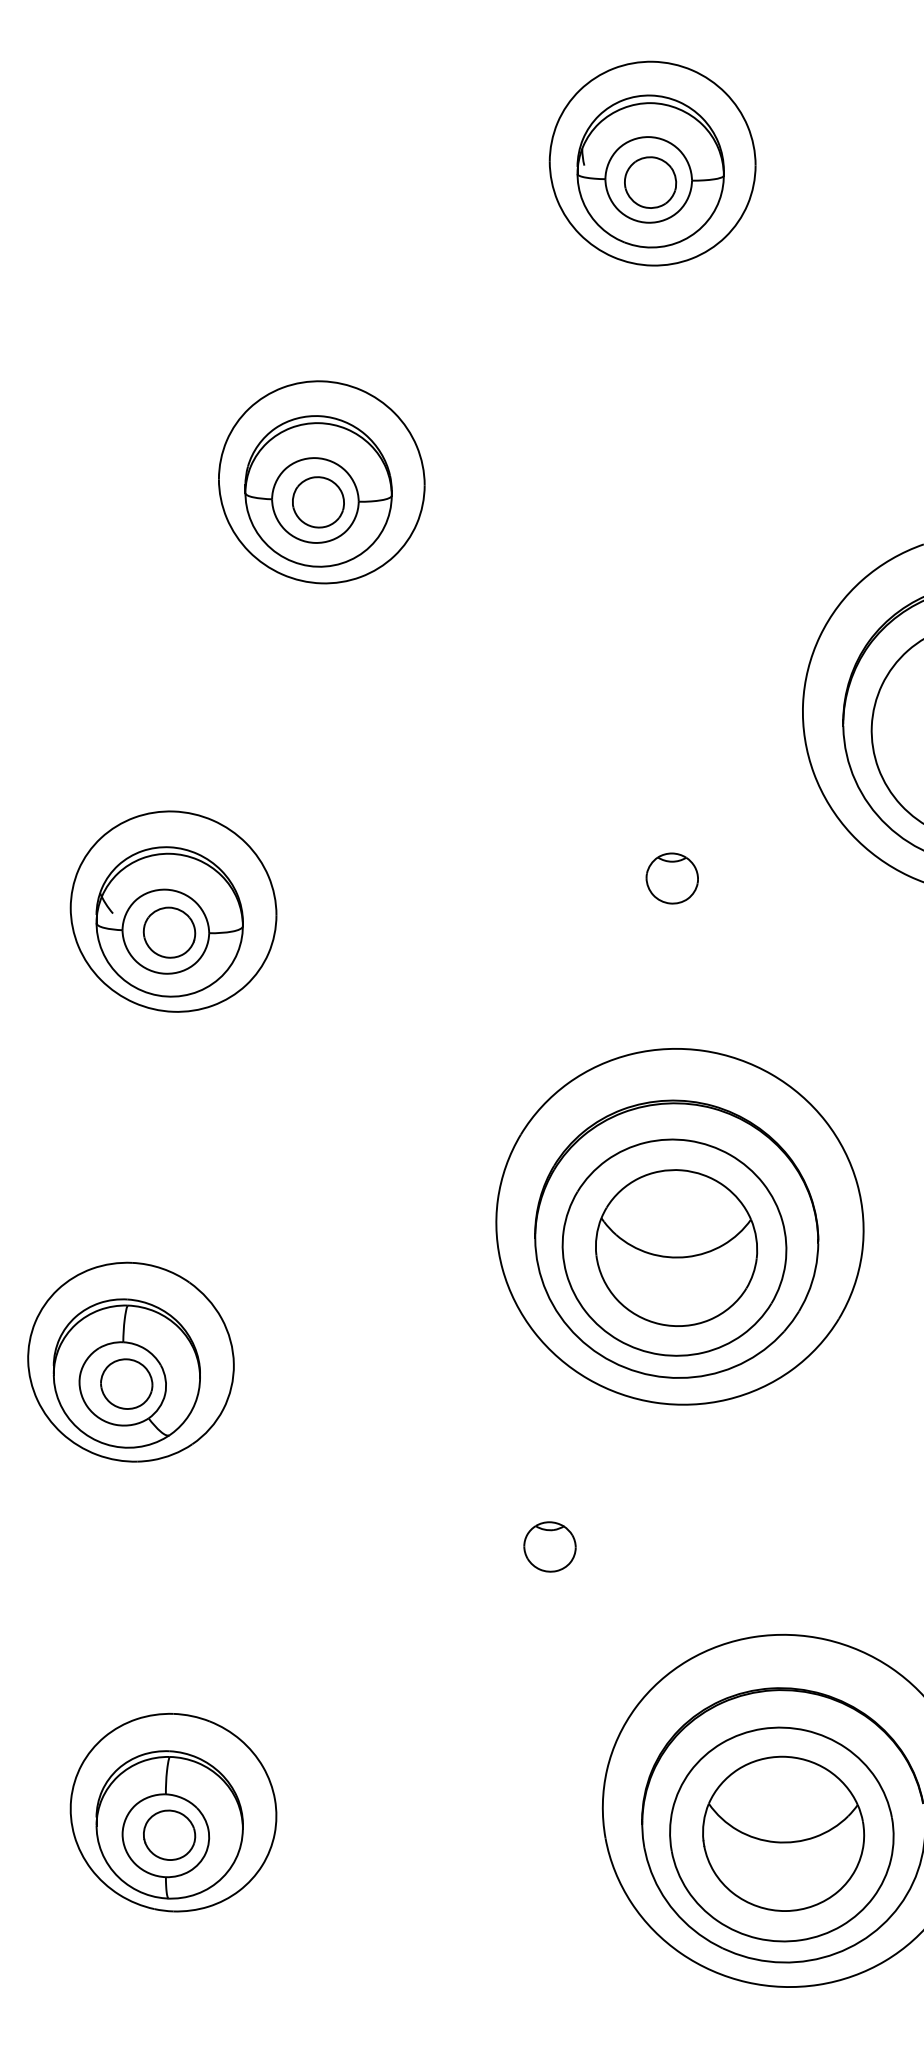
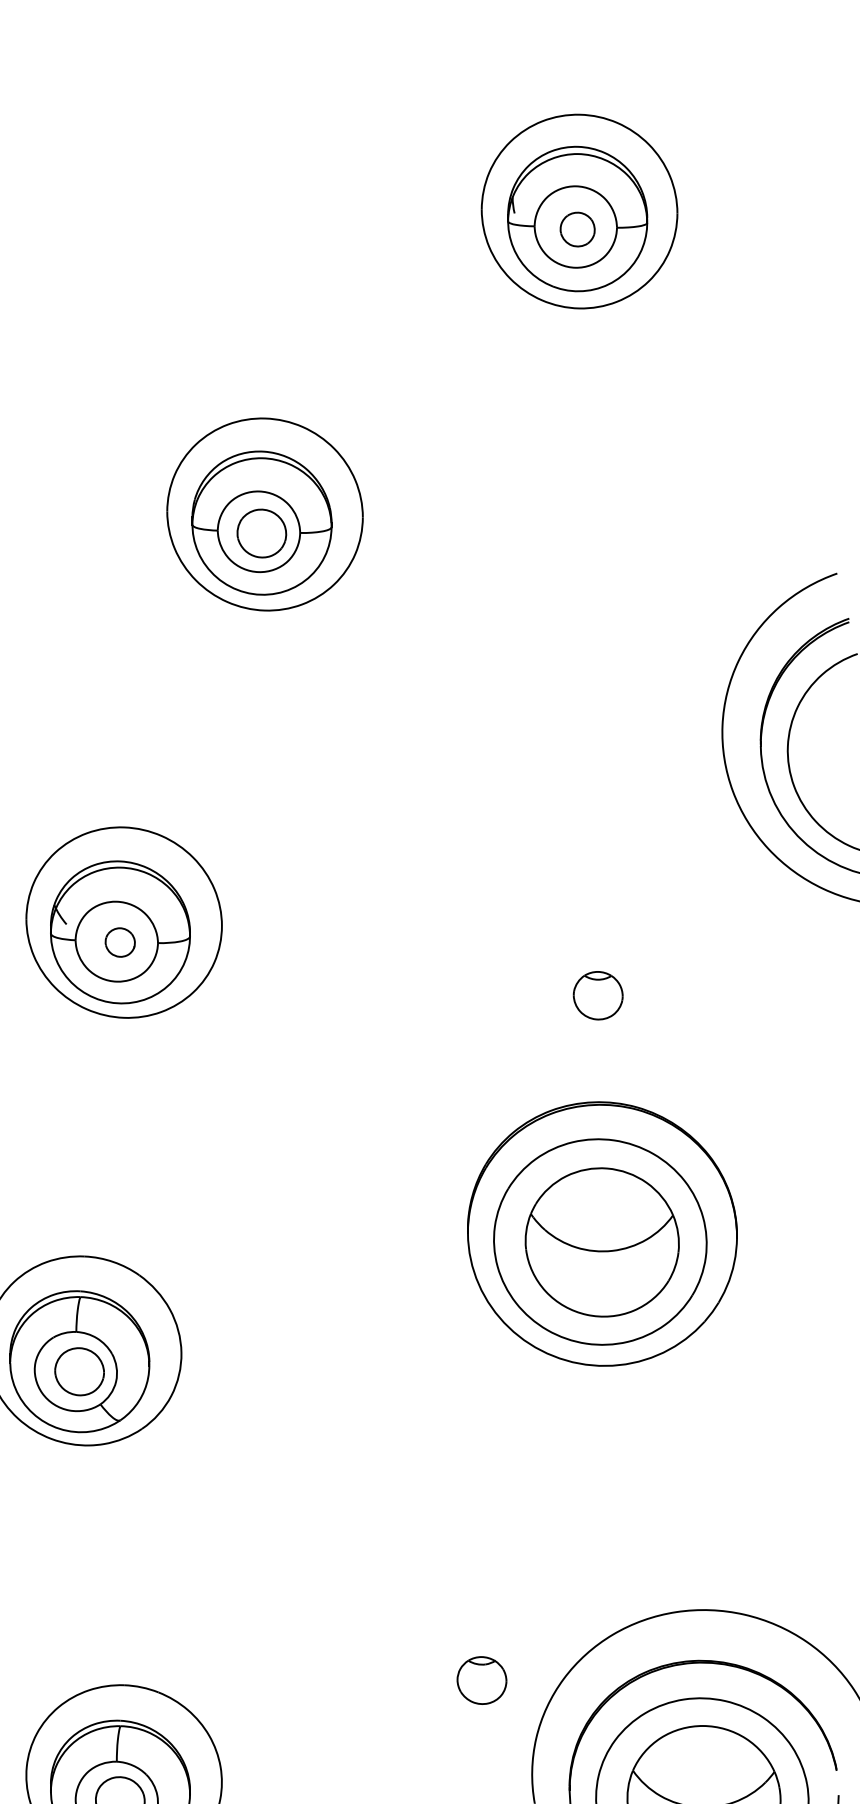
part: (650, 182) -> (577, 229), size x0.7
part: (671, 878) -> (597, 995), moved
part: (169, 932) -> (120, 942), size x0.6
part: (679, 1226) -> (605, 1221), removed
part: (549, 1546) -> (481, 1680), moved

